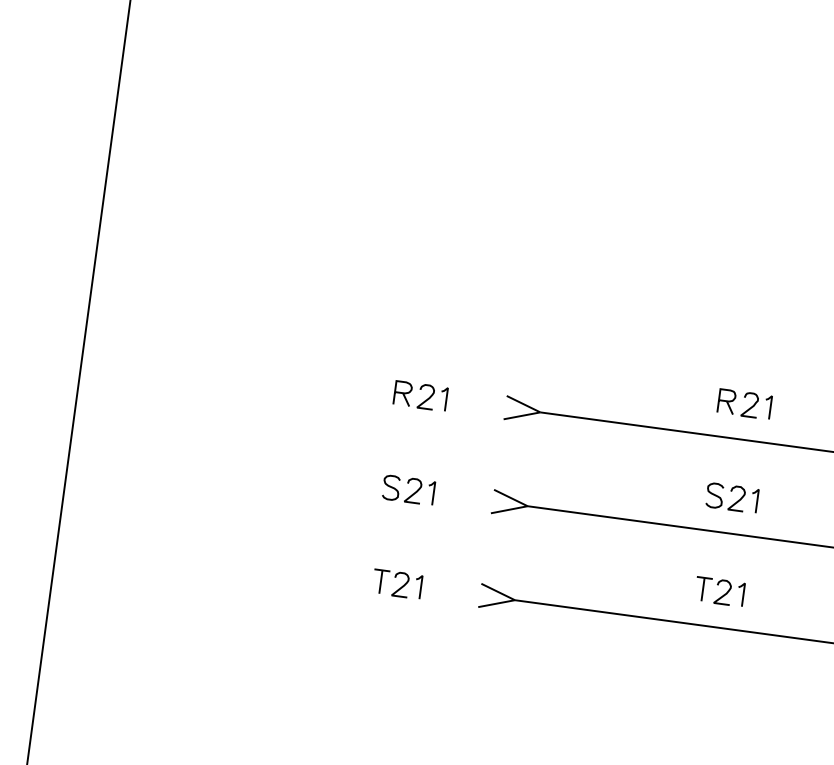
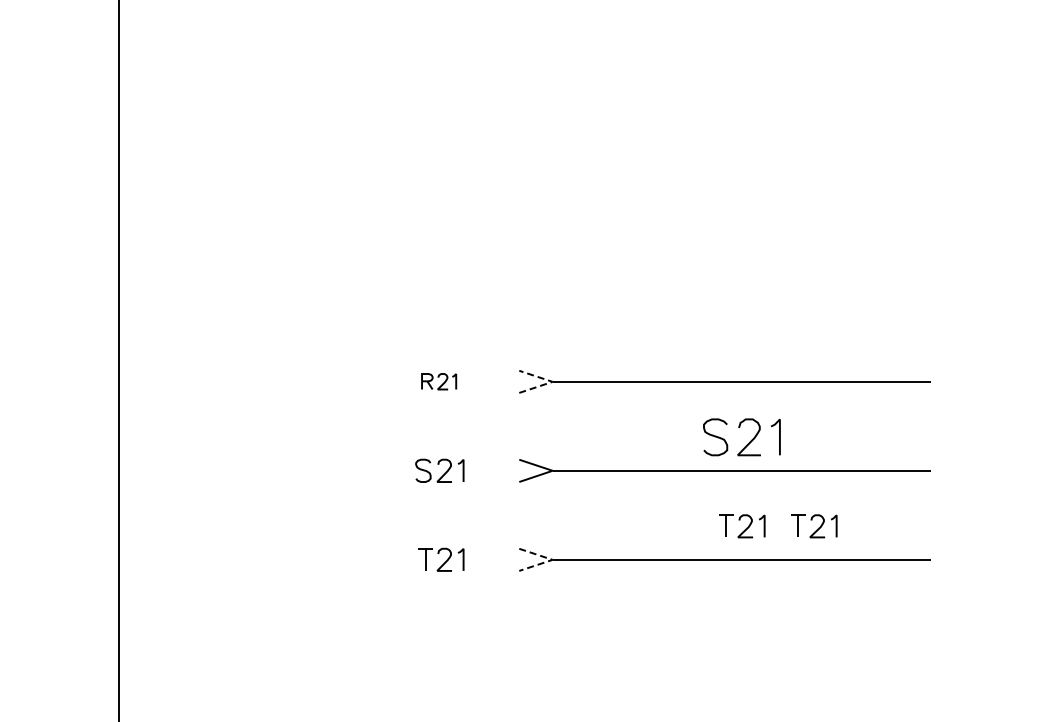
part: (420, 395) -> (438, 381), size x0.7
part: (744, 404) -> (741, 348), removed
line: (540, 411) -> (552, 381), solid -> dashed
part: (731, 498) -> (741, 437), size x1.6
line: (514, 599) -> (552, 559), solid -> dashed
part: (796, 602) -> (814, 526), added

